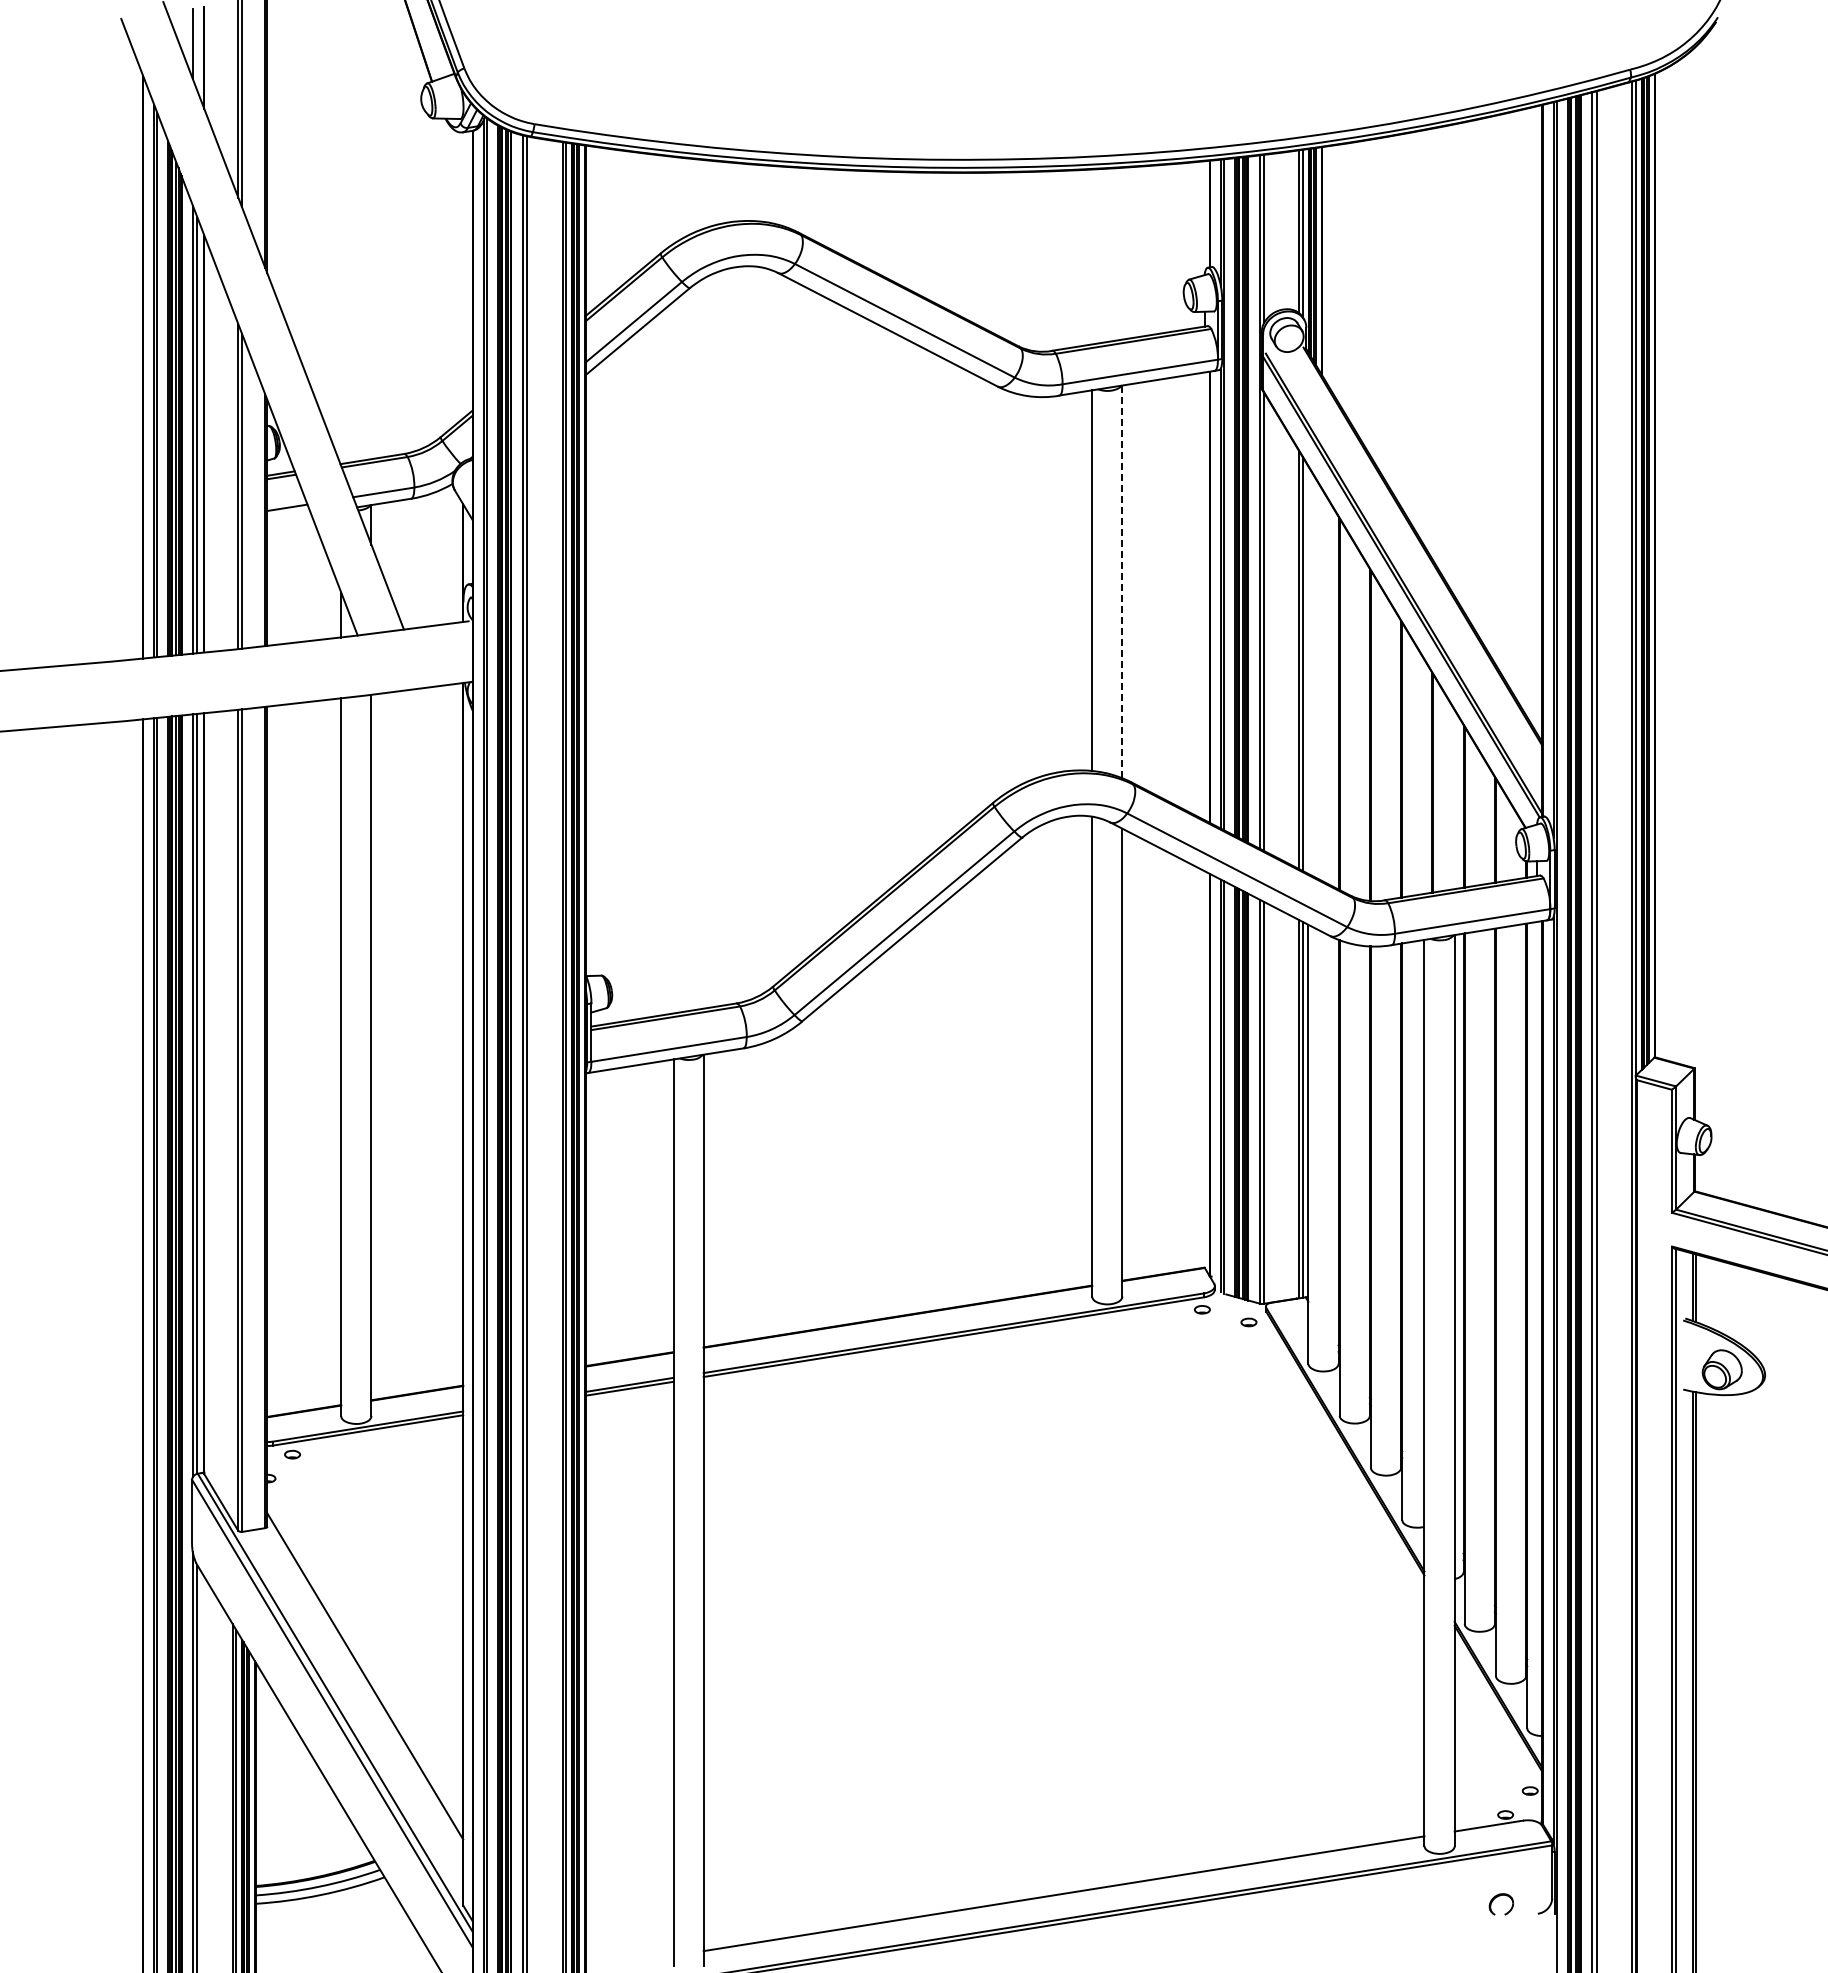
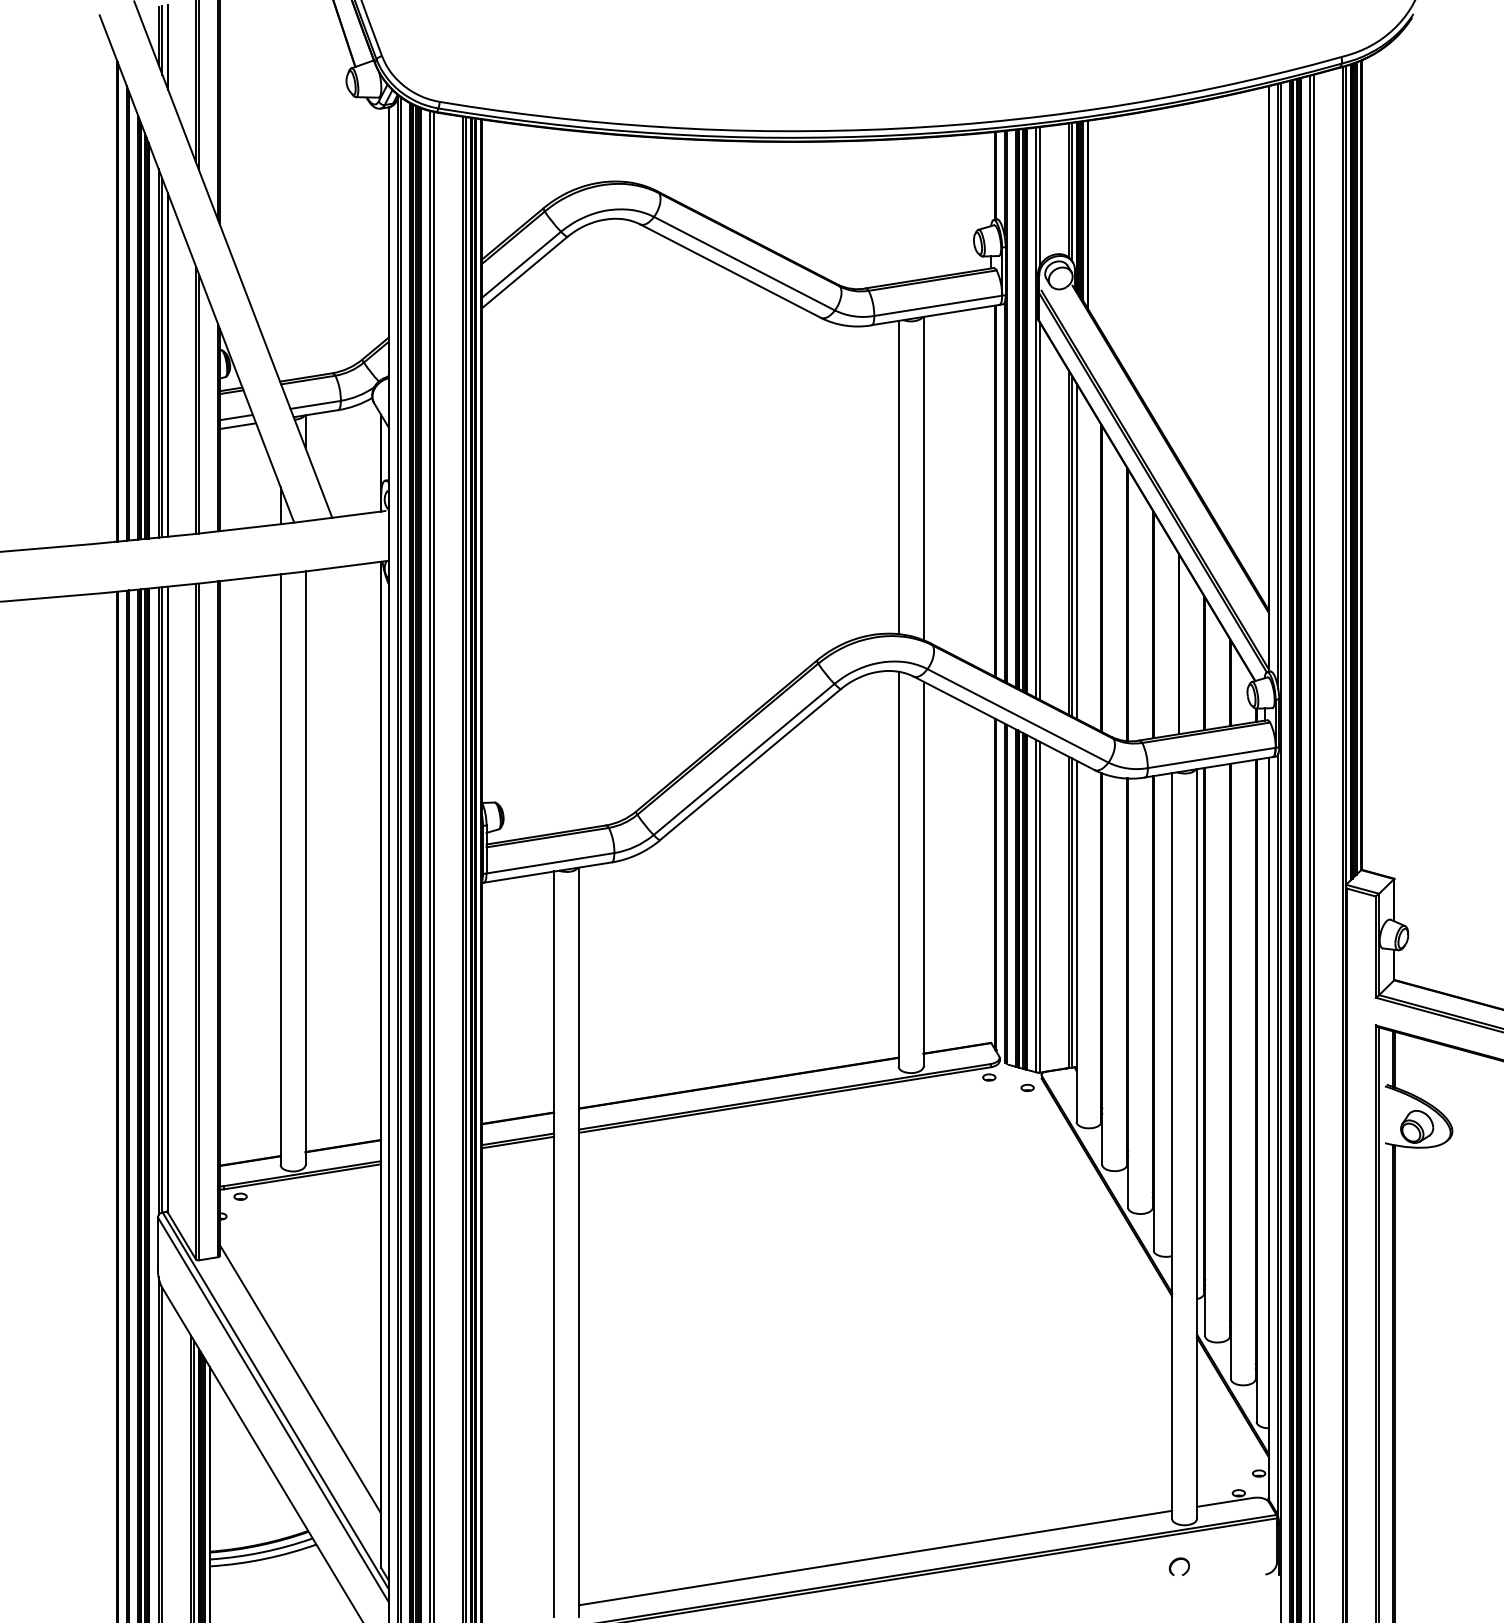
line: (197, 49) -> (162, 40), added
line: (289, 517) -> (238, 425), added
line: (1122, 581) -> (923, 478), dashed -> solid
line: (1308, 669) -> (1076, 550), added
part: (1496, 1898) -> (1175, 1561), moved

